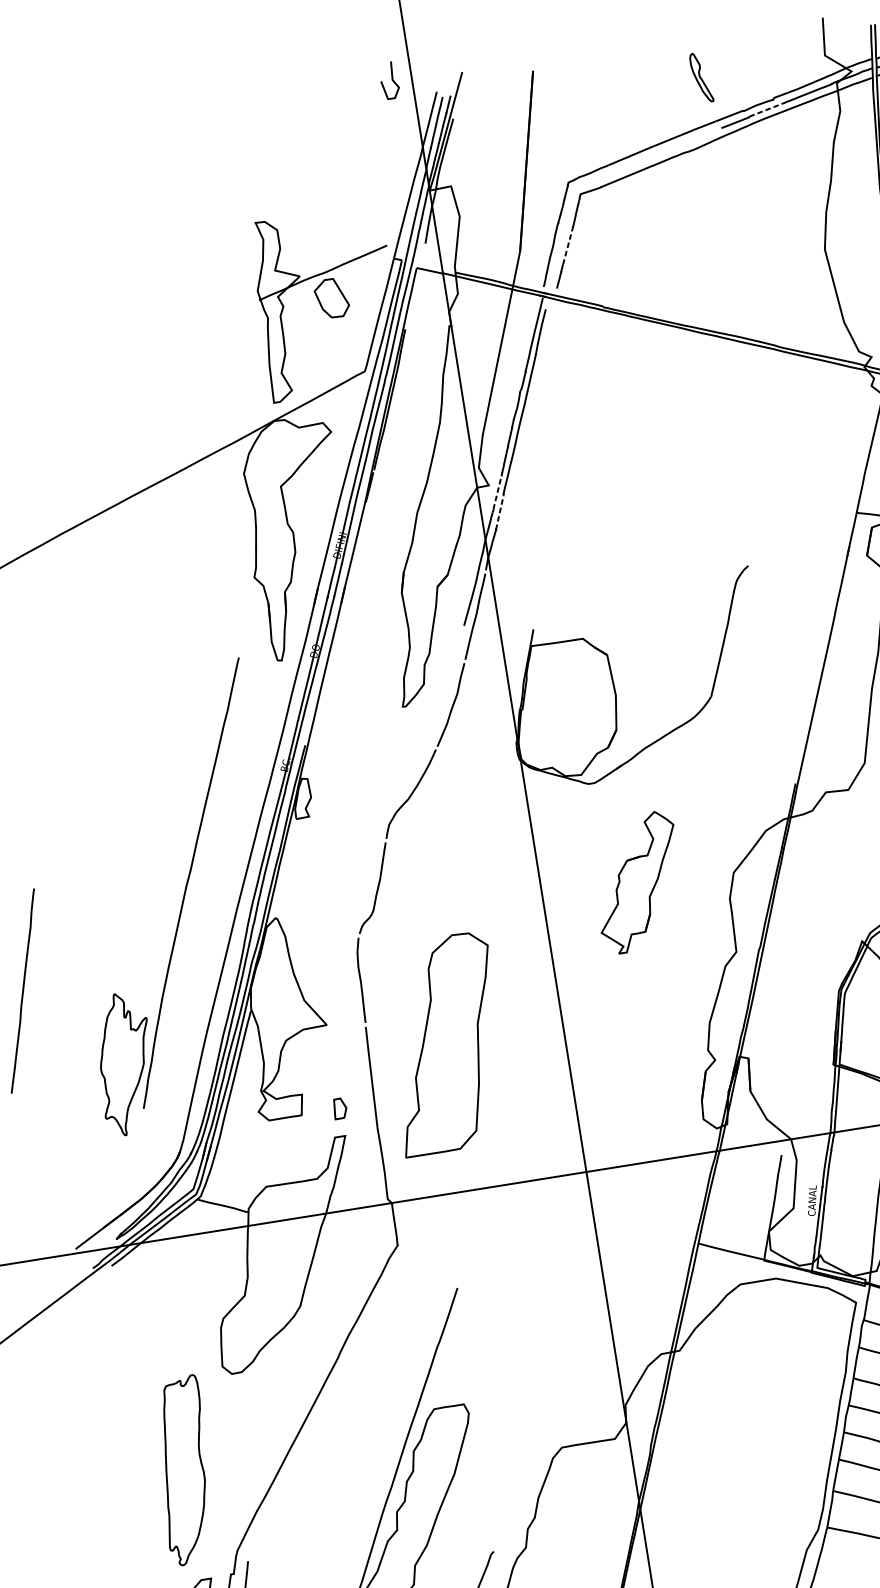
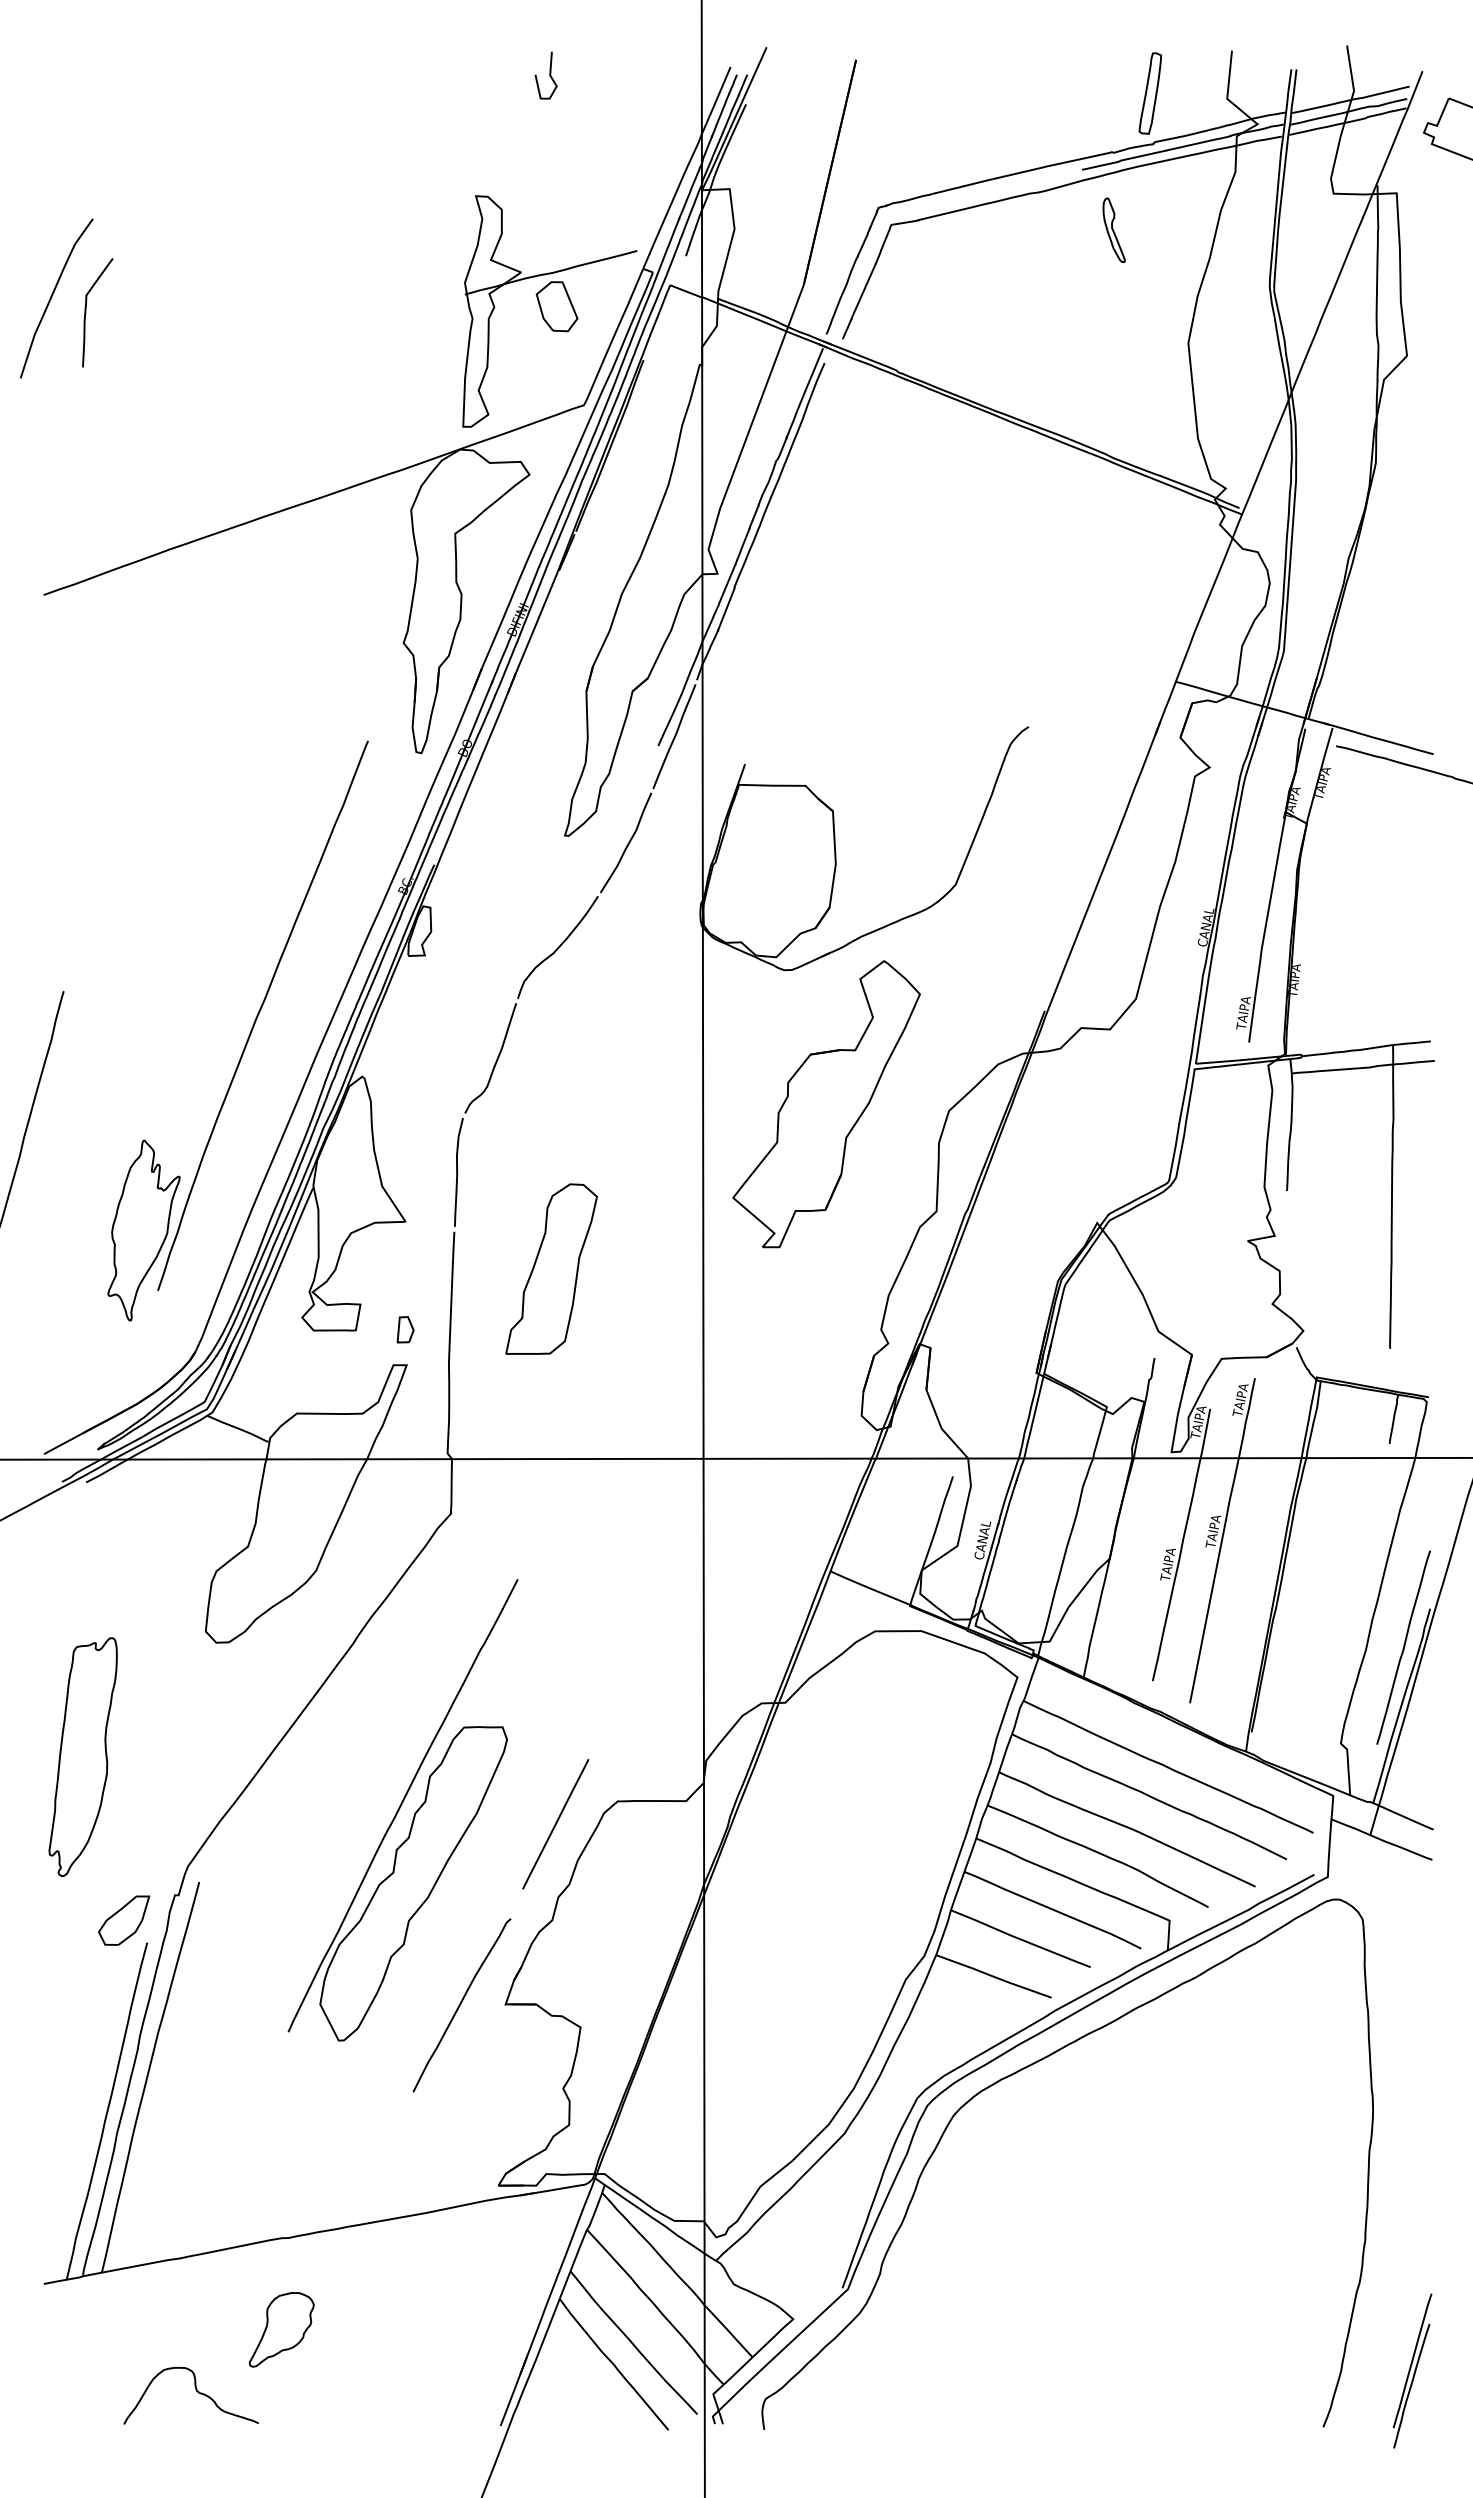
part: (764, 60) -> (1149, 93), added
part: (700, 77) -> (1113, 229), moved
curve: (392, 80) -> (549, 75), moved
line: (767, 109) -> (1144, 155), dashed -> solid
line: (568, 245) -> (865, 286), dashed -> solid
line: (497, 492) -> (727, 584), dashed -> solid
line: (500, 512) -> (726, 610), dashed -> solid
part: (638, 882) -> (826, 1104), size x1.67
part: (445, 1043) -> (551, 1268), size x0.62
part: (183, 1470) -> (82, 1756), moved
line: (516, 1473) -> (555, 1824), added

